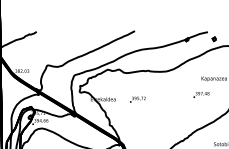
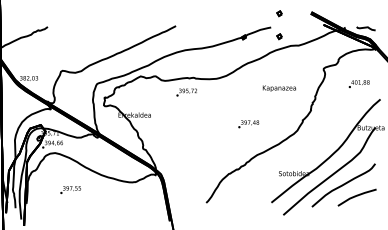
part: (214, 21) -> (279, 13), added
text: (201, 95) -> (248, 124), moved
text: (137, 99) -> (186, 92), moved

